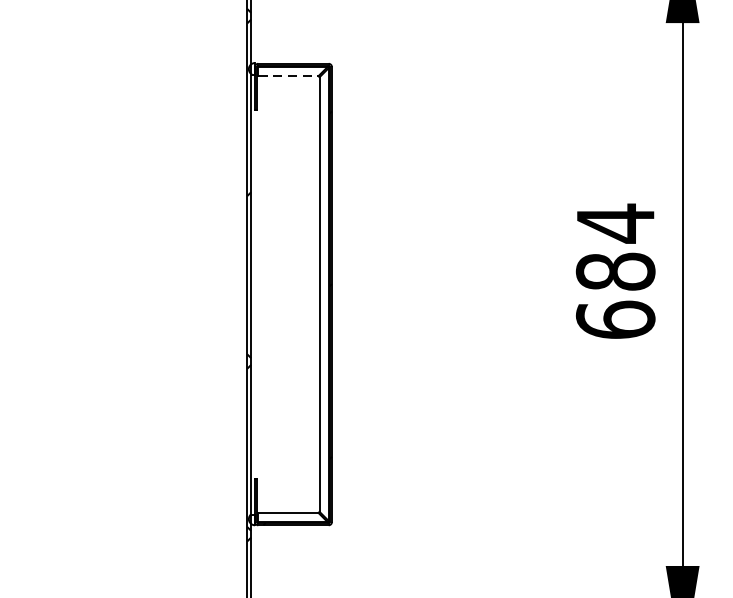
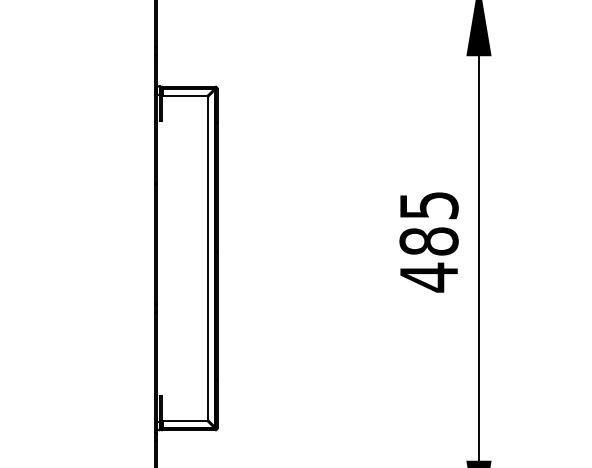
line: (288, 75) -> (185, 95), dashed -> solid
text: (614, 271) -> (428, 241), 684 -> 485

